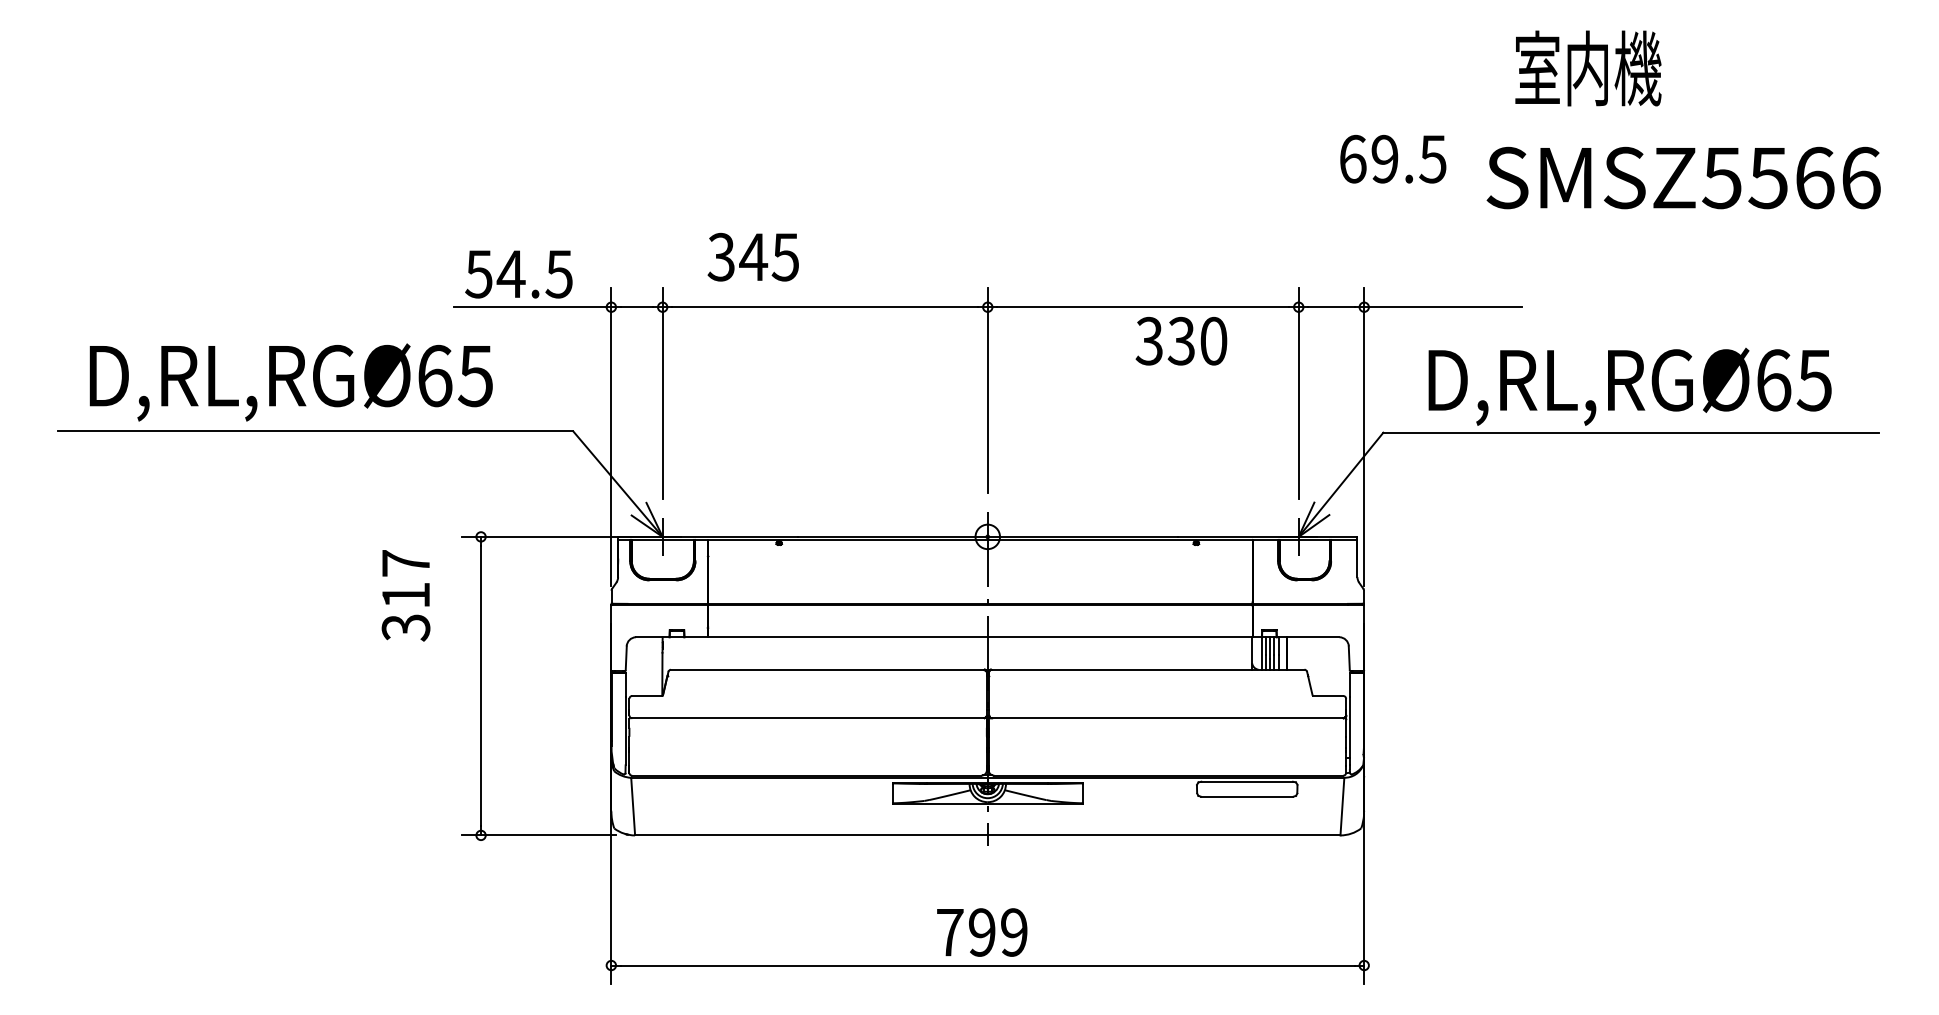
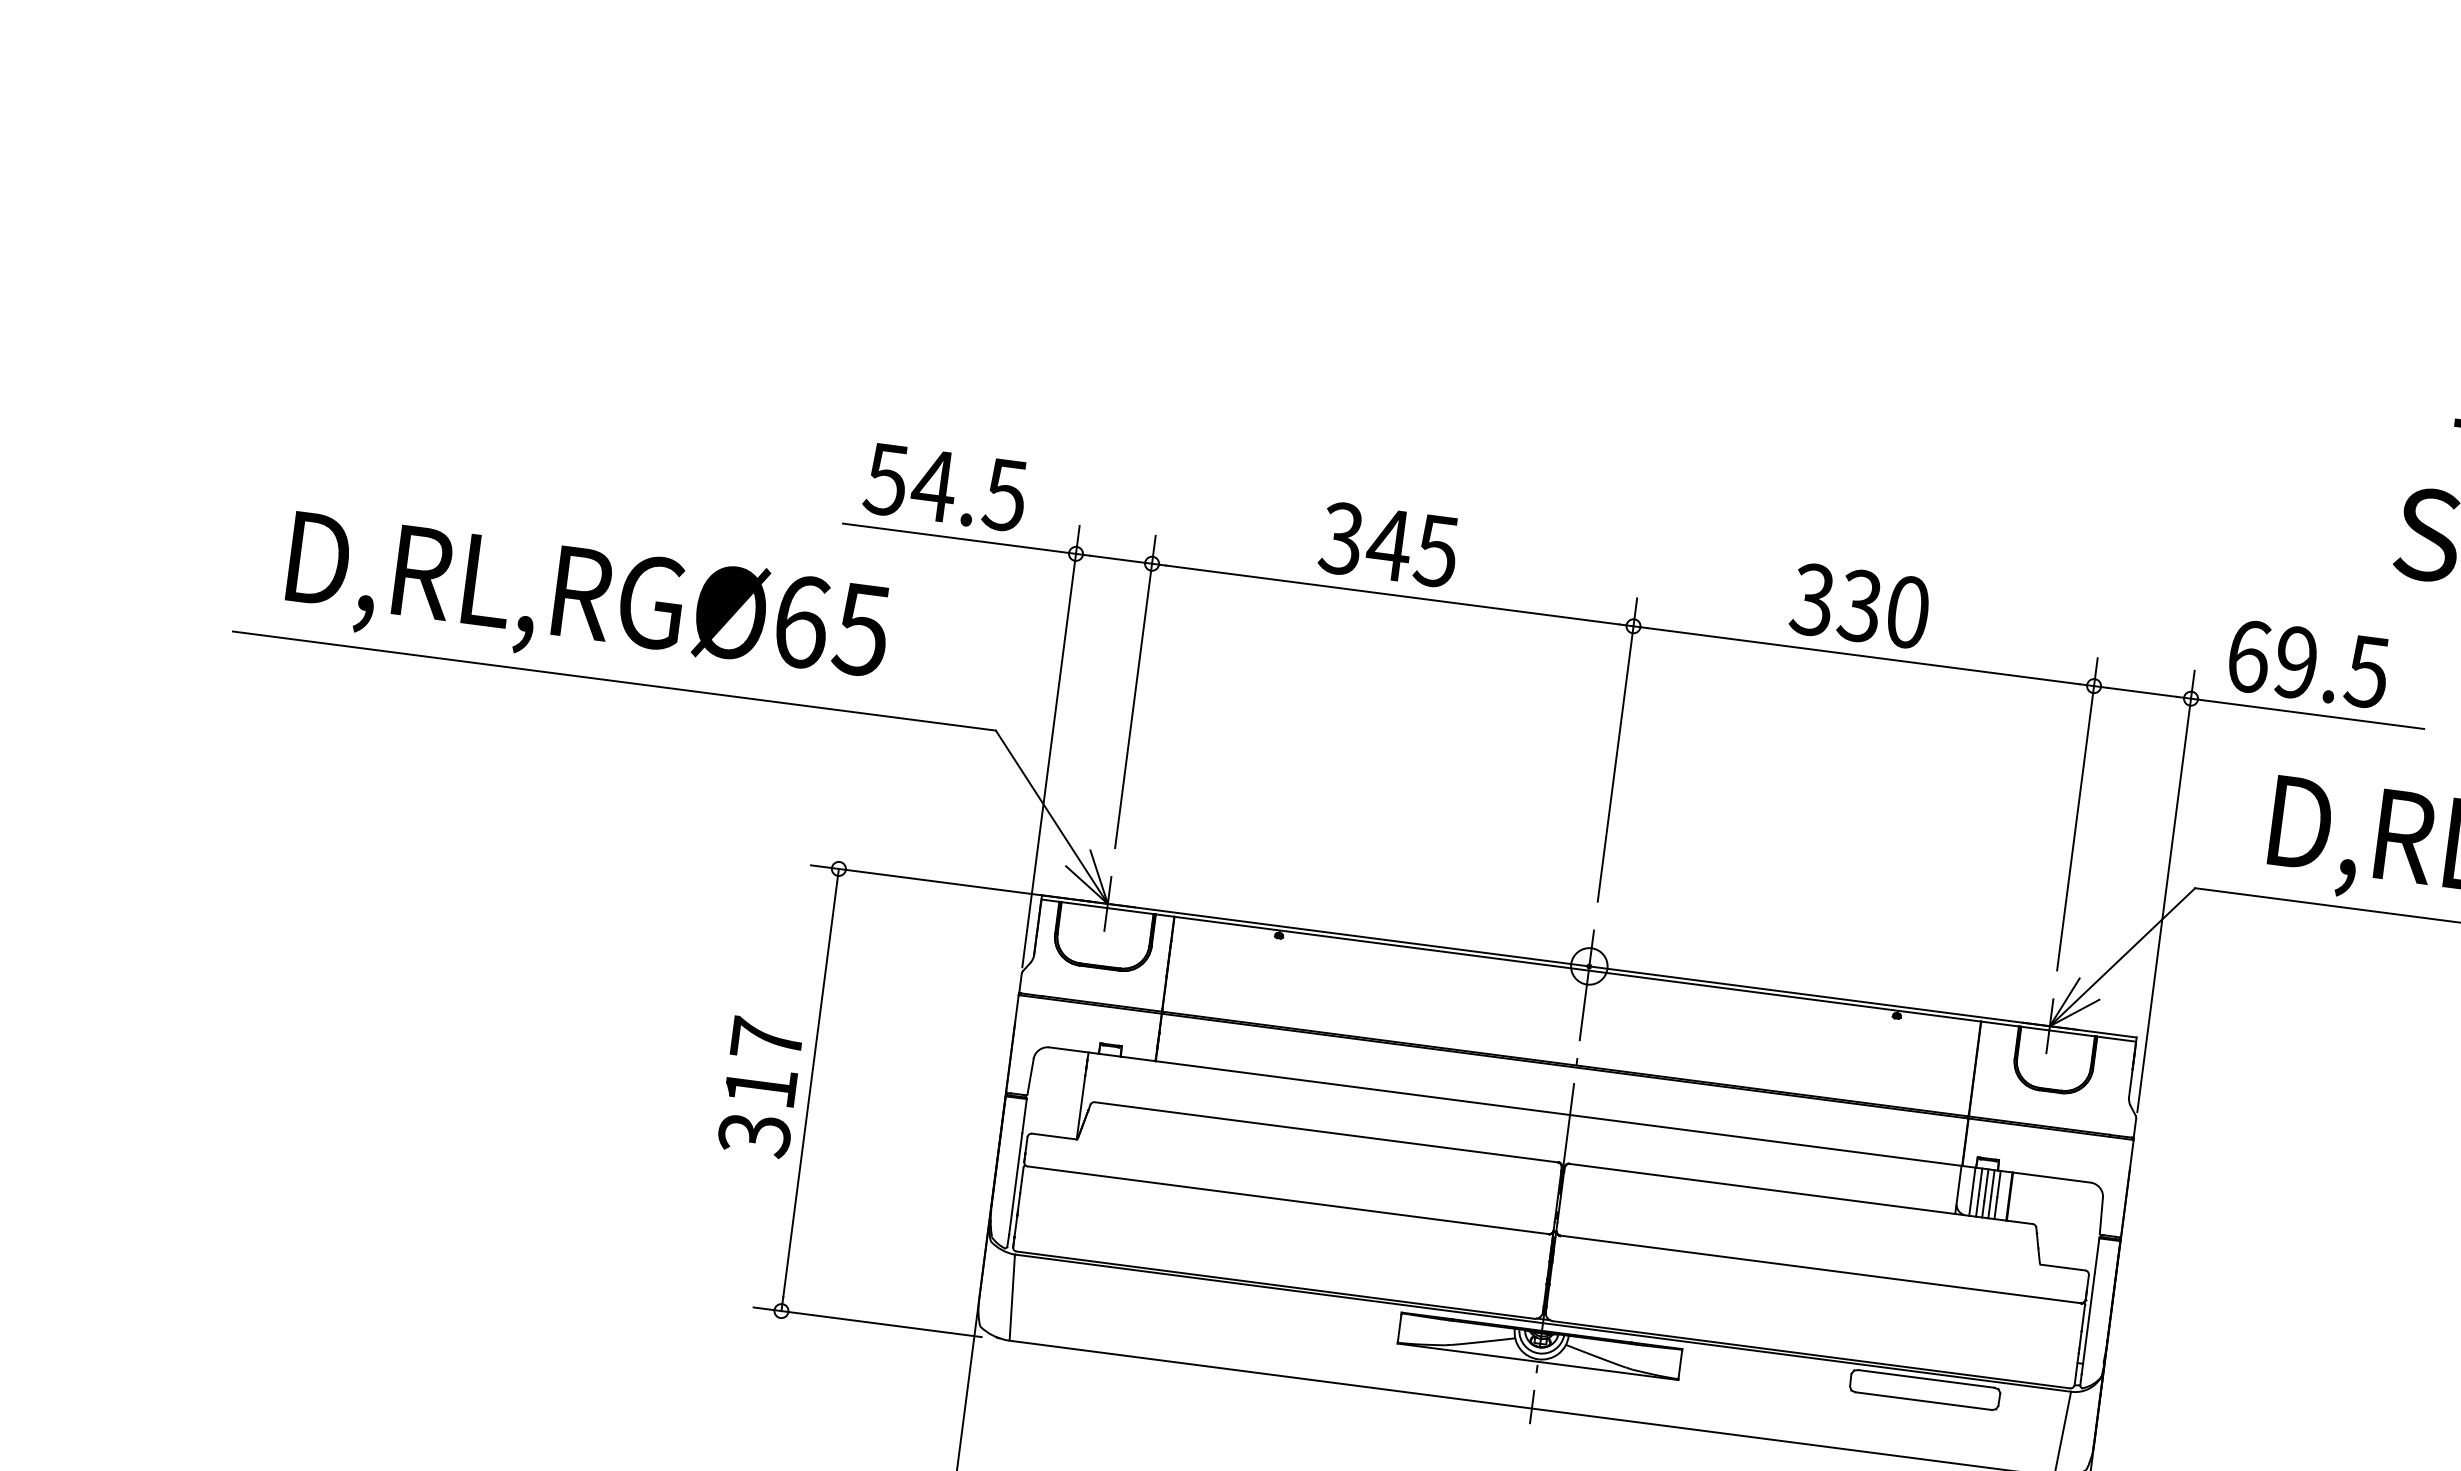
text: (1393, 159) -> (2308, 664), moved
text: (752, 257) -> (1387, 545), moved
text: (1181, 340) -> (1860, 604), moved
text: (405, 595) -> (760, 1087), moved

